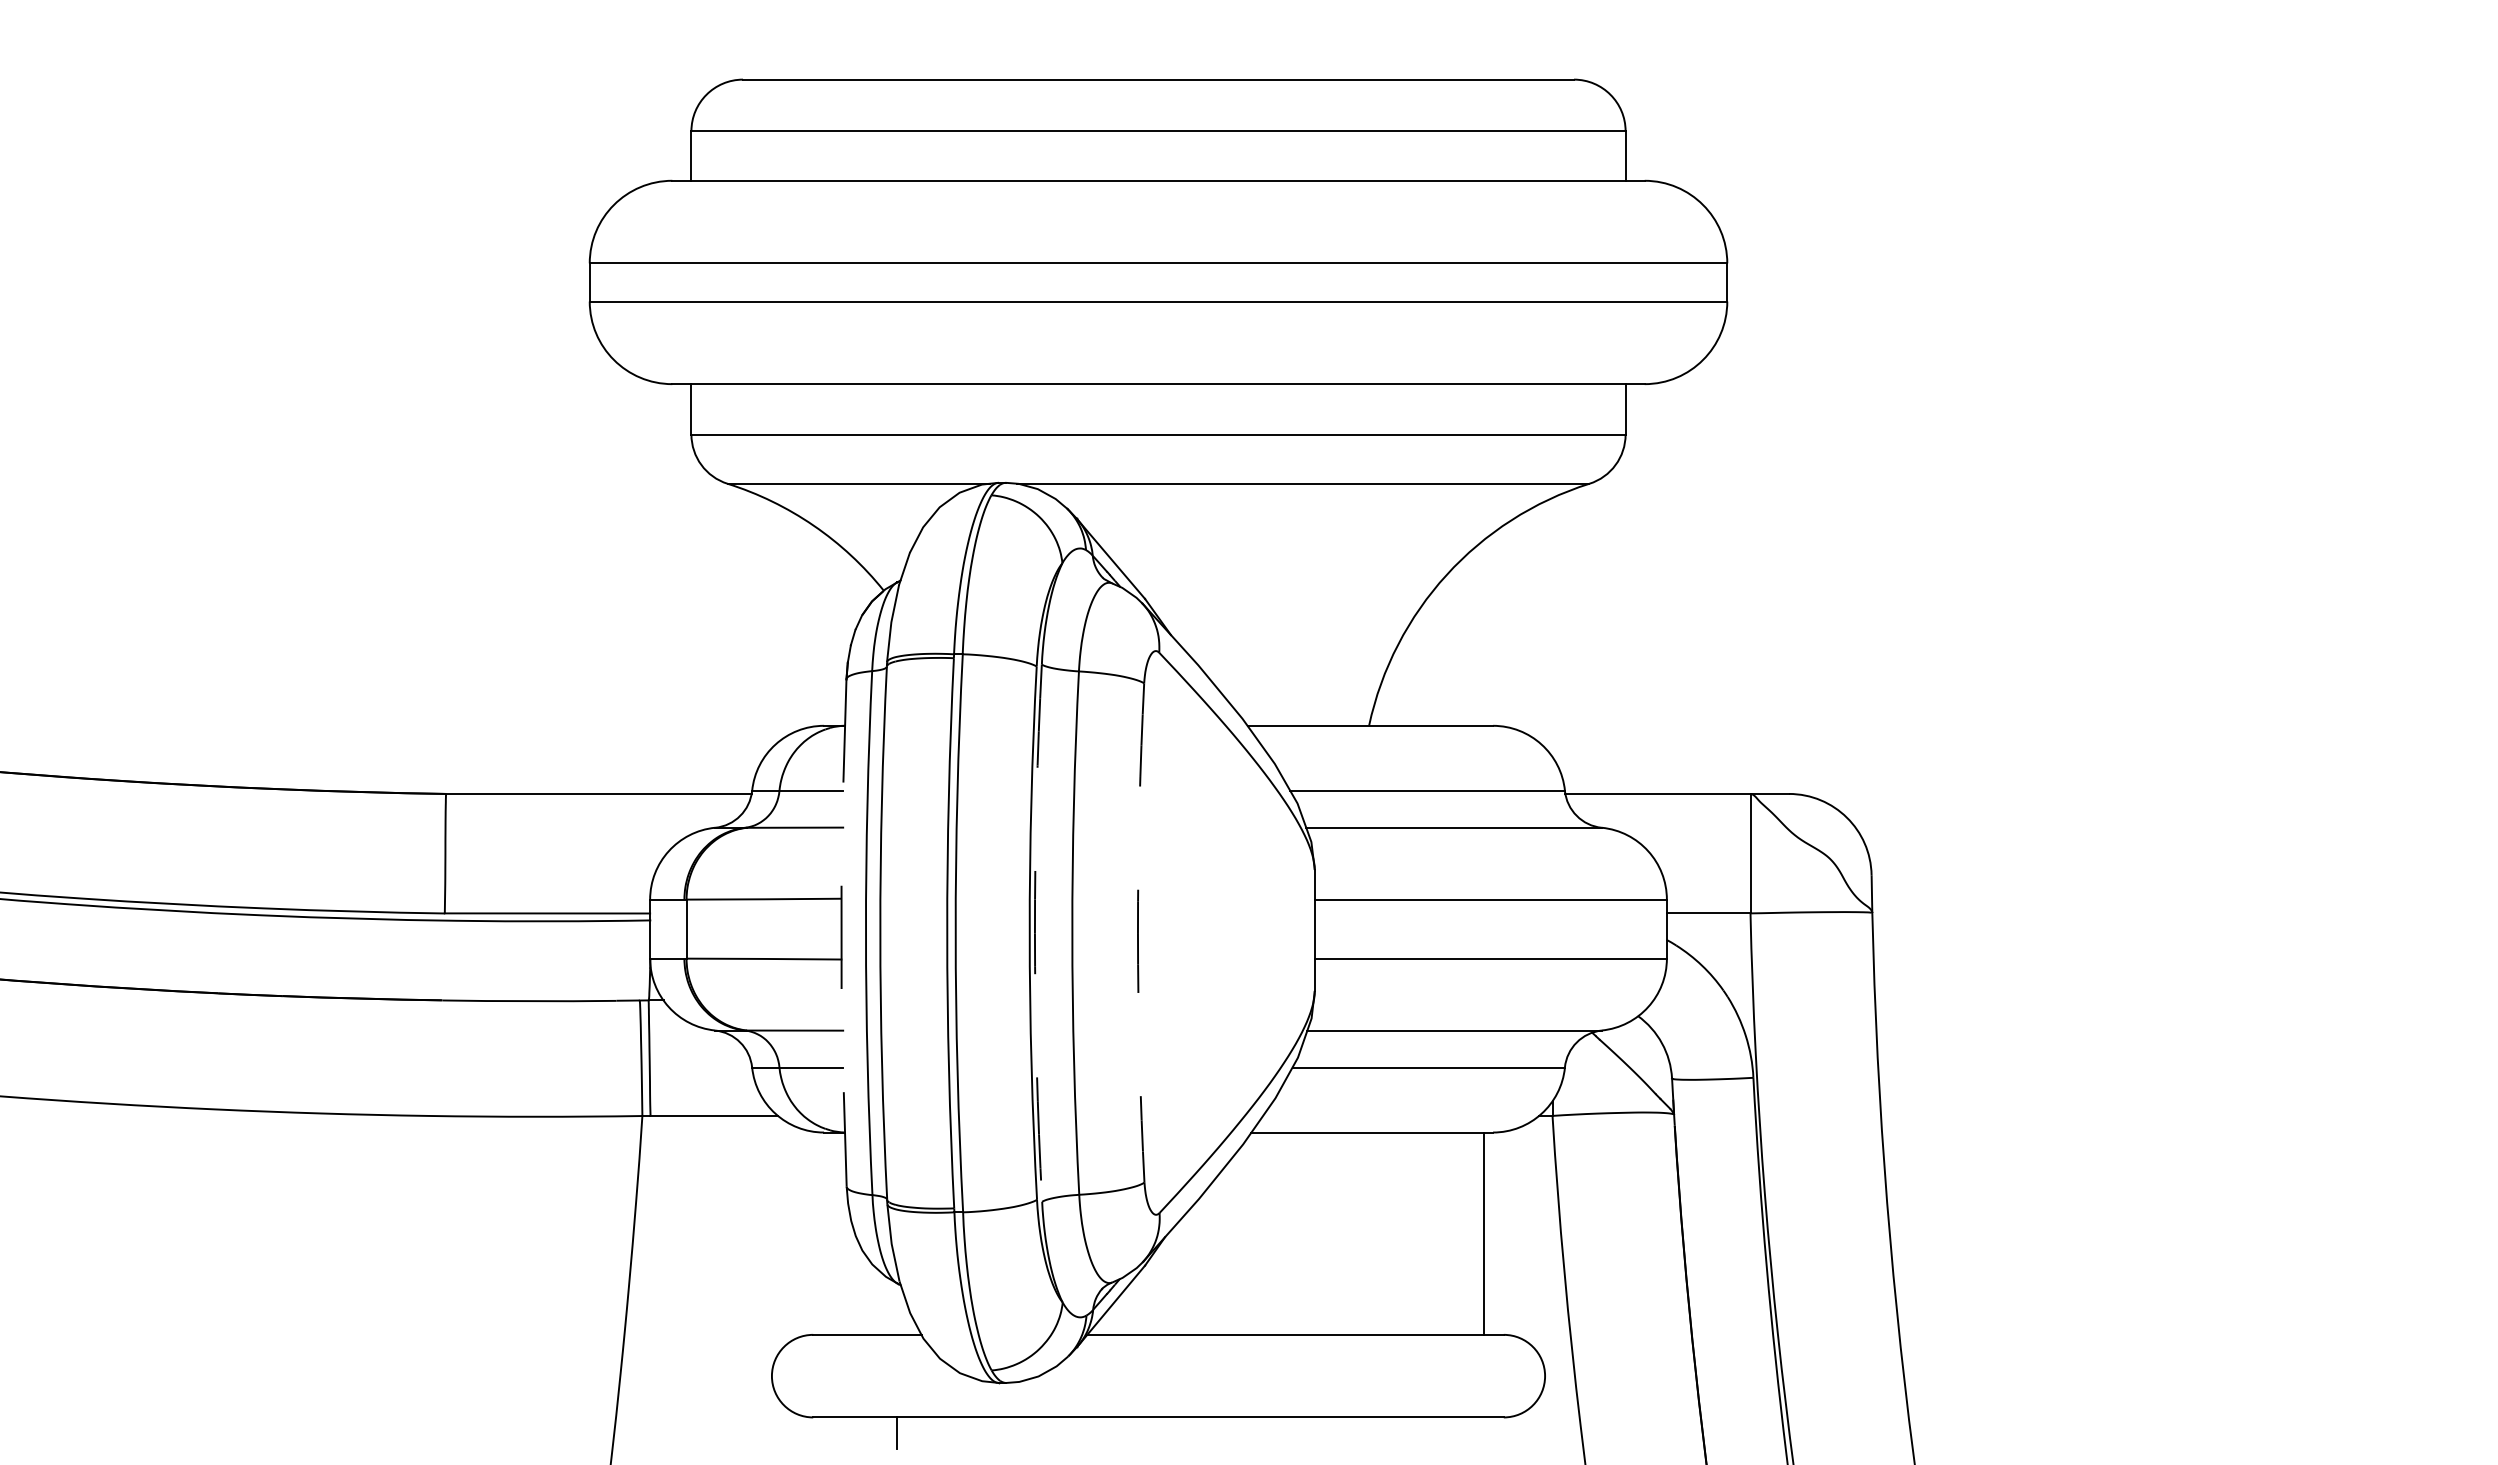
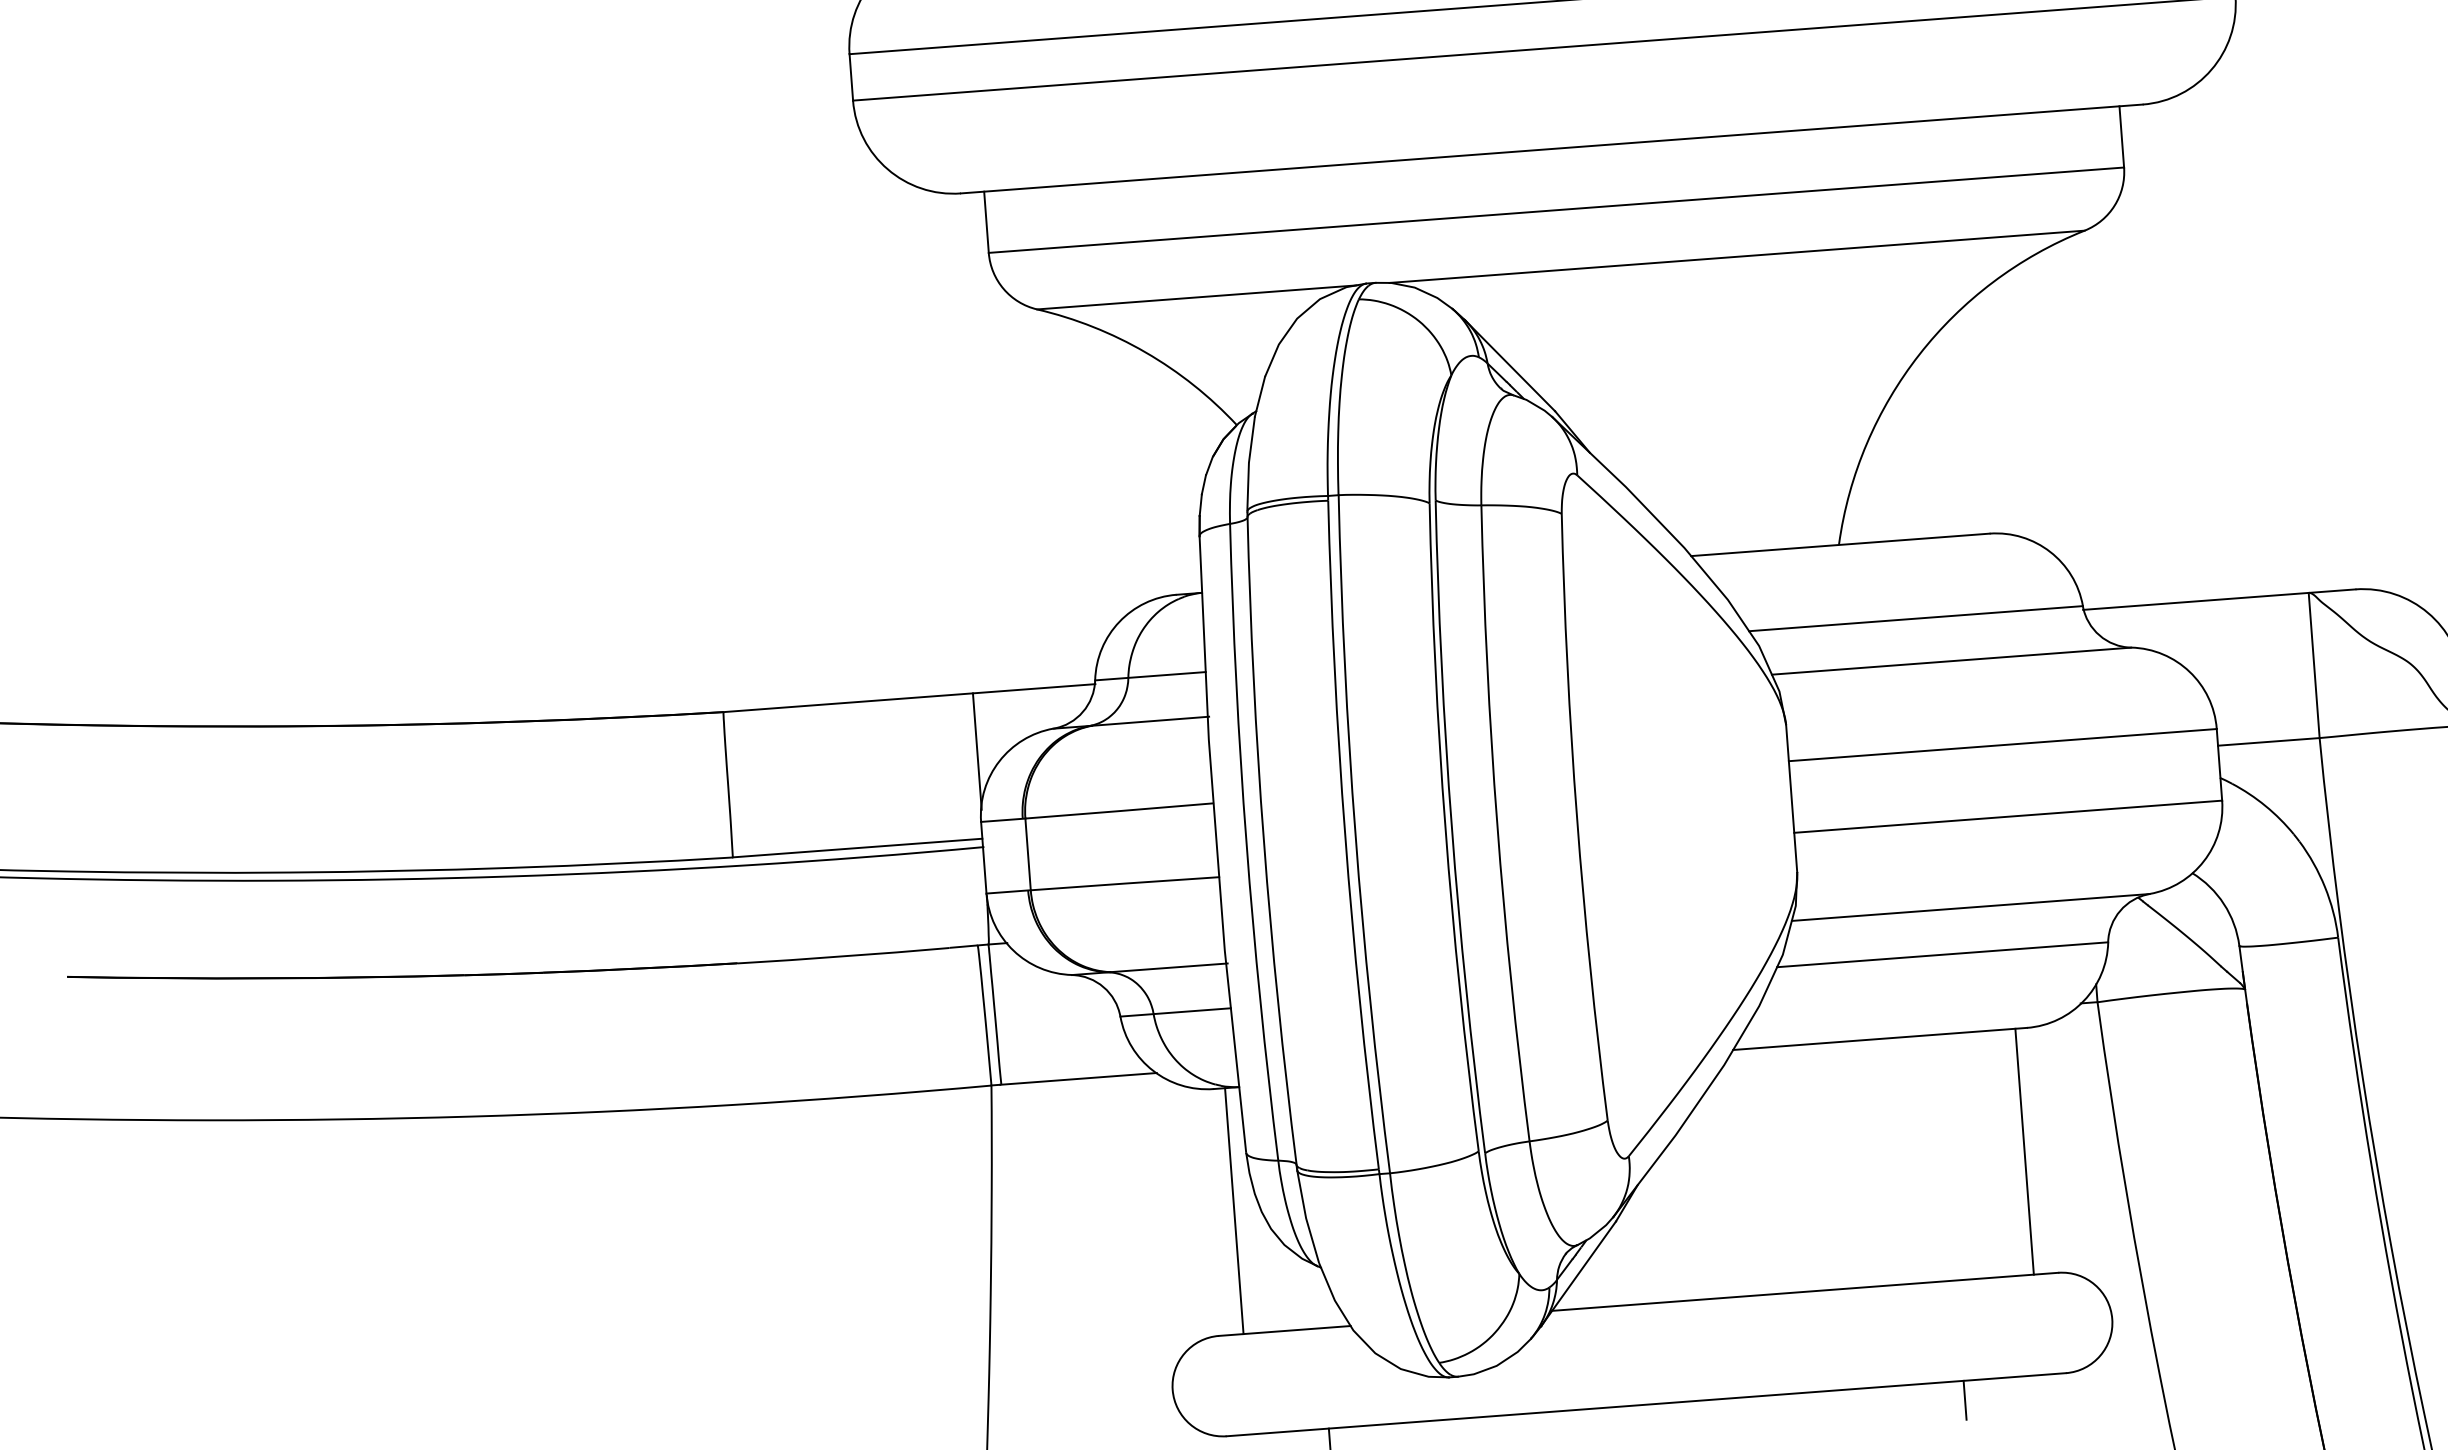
line: (651, 841) -> (977, 751), added
line: (841, 933) -> (1216, 845), dashed -> solid
arc: (1034, 933) -> (1451, 827), dashed -> solid
arc: (1137, 933) -> (1576, 818), dashed -> solid
line: (833, 1233) -> (1234, 1210), added
line: (1419, 1433) -> (1964, 1400), added

